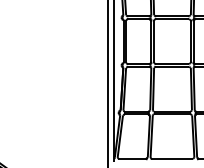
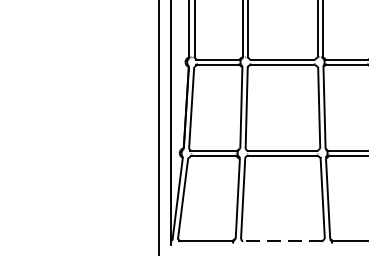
line: (172, 158) -> (282, 240), solid -> dashed

